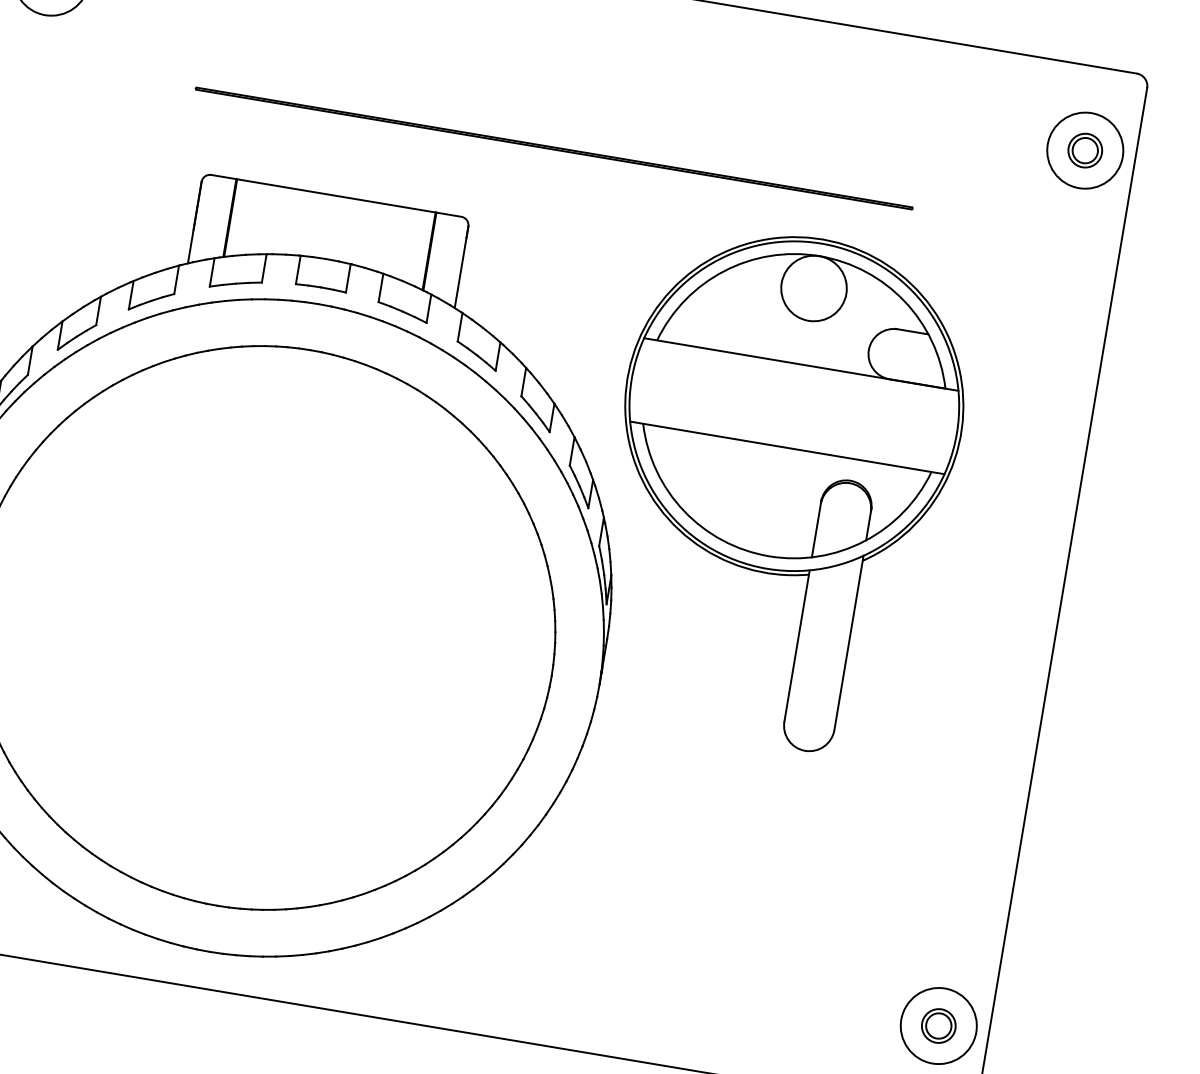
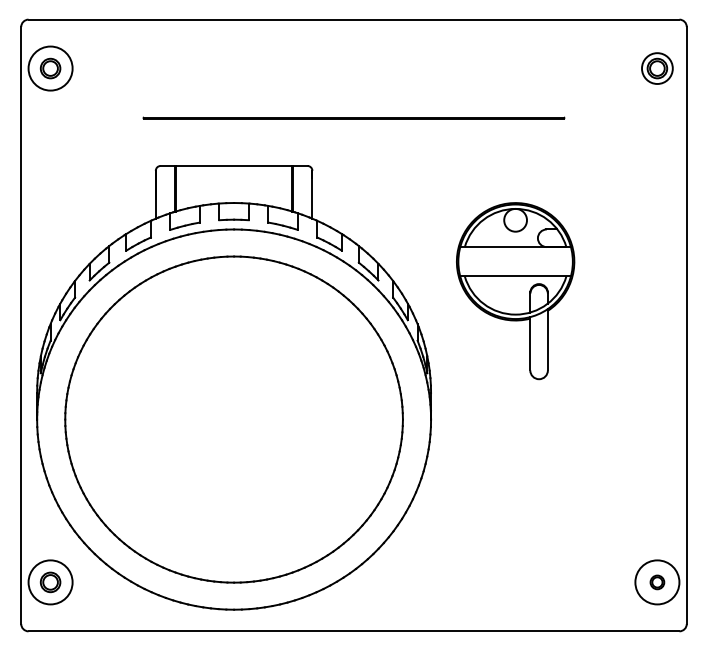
circle: (1085, 150) -> (657, 68), size x0.7
part: (780, 488) -> (515, 290), size x0.6
part: (938, 1026) -> (657, 582), size x0.7

